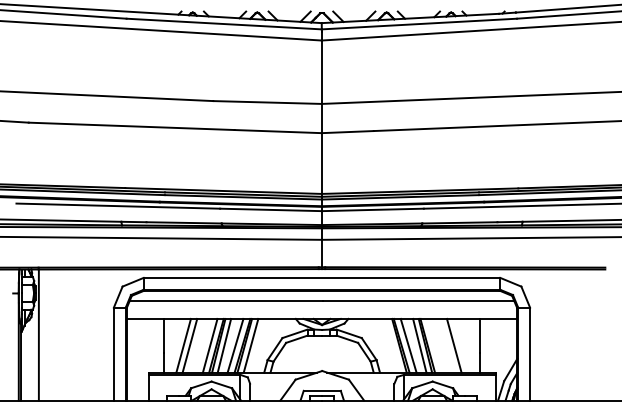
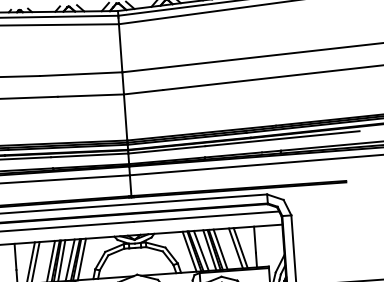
line: (392, 345) -> (189, 251), added
line: (433, 345) -> (220, 249), added
line: (460, 345) -> (240, 247), added

